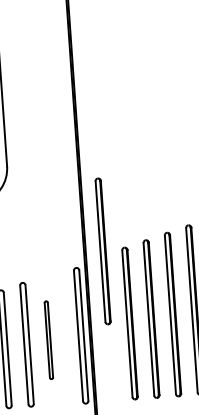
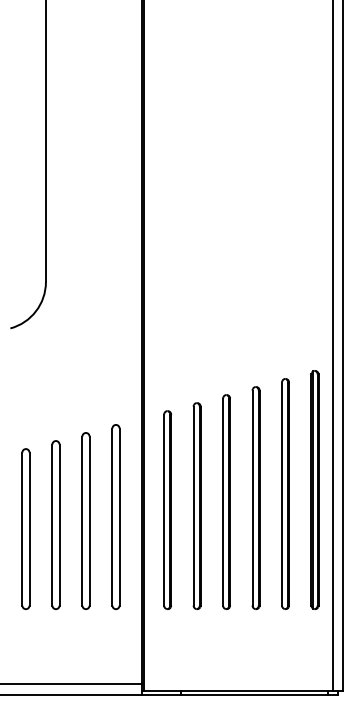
part: (103, 251) -> (167, 510), moved
part: (80, 335) -> (115, 516), moved
part: (48, 339) -> (85, 520), size x1.67

